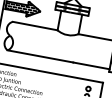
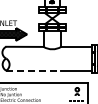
line: (41, 56) -> (34, 70), solid -> dashed

